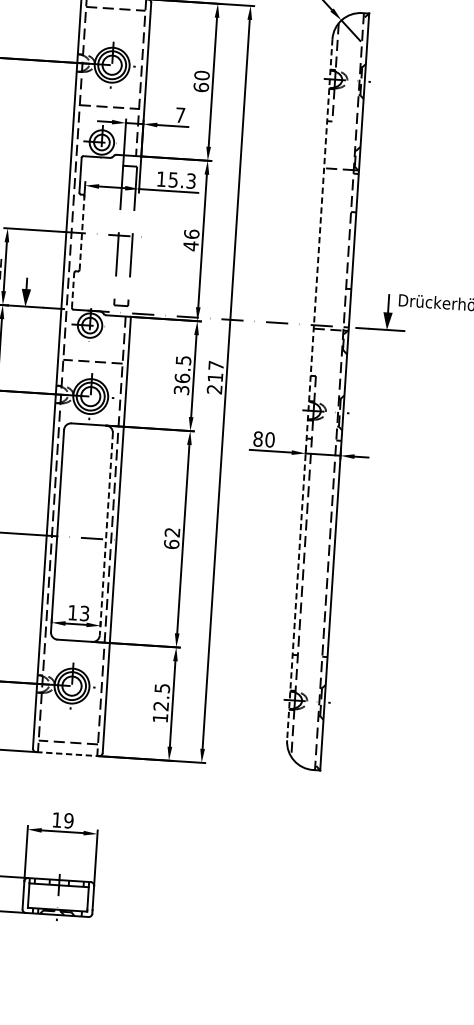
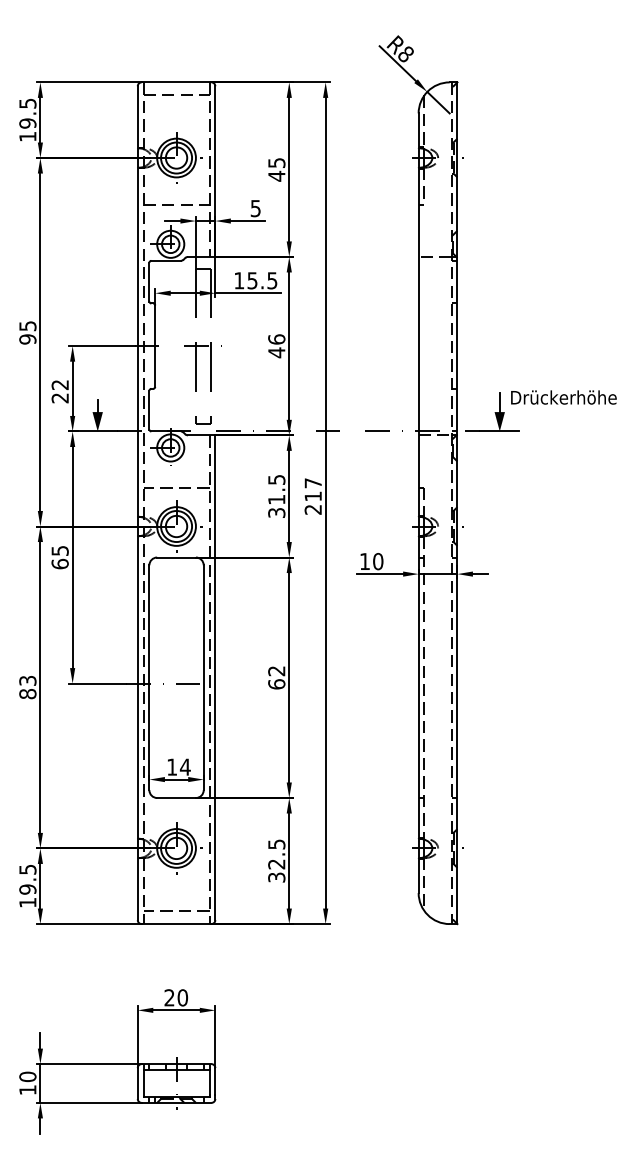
text: (201, 81) -> (276, 169), 60 -> 45
text: (180, 115) -> (255, 208), 7 -> 5
text: (191, 180) -> (272, 280), 15.3 -> 15.5
line: (82, 233) -> (155, 346), dashed -> solid
line: (73, 289) -> (149, 409), dashed -> solid
text: (182, 378) -> (276, 499), 36.5 -> 31.5
line: (309, 389) -> (418, 503), dashed -> solid
text: (257, 439) -> (364, 561), 80 -> 10
line: (106, 534) -> (203, 678), dashed -> solid
text: (83, 612) -> (184, 766), 13 -> 14
text: (160, 718) -> (276, 877), 12.5 -> 32.5
line: (67, 754) -> (176, 924), dashed -> solid
text: (62, 820) -> (175, 997), 19 -> 20

